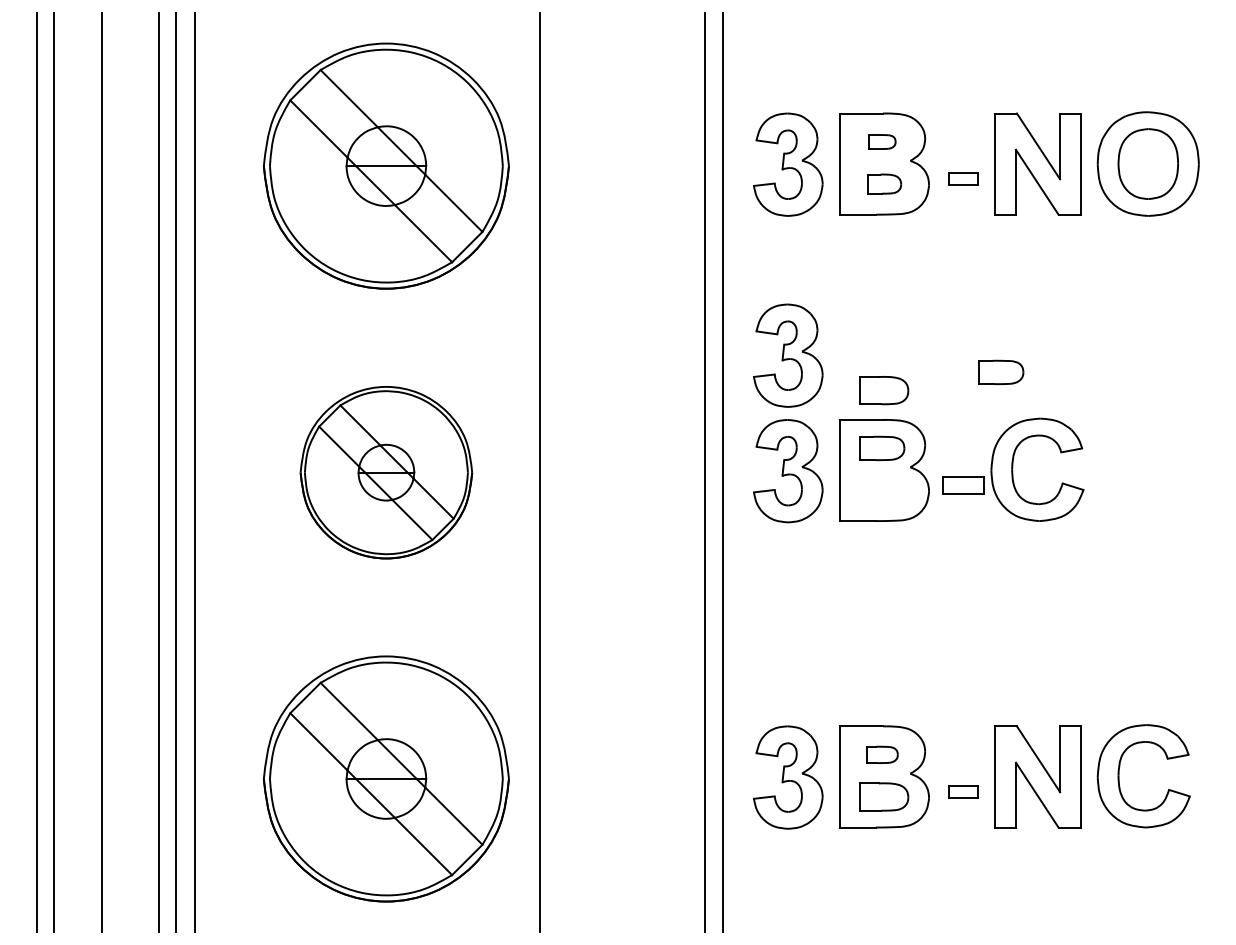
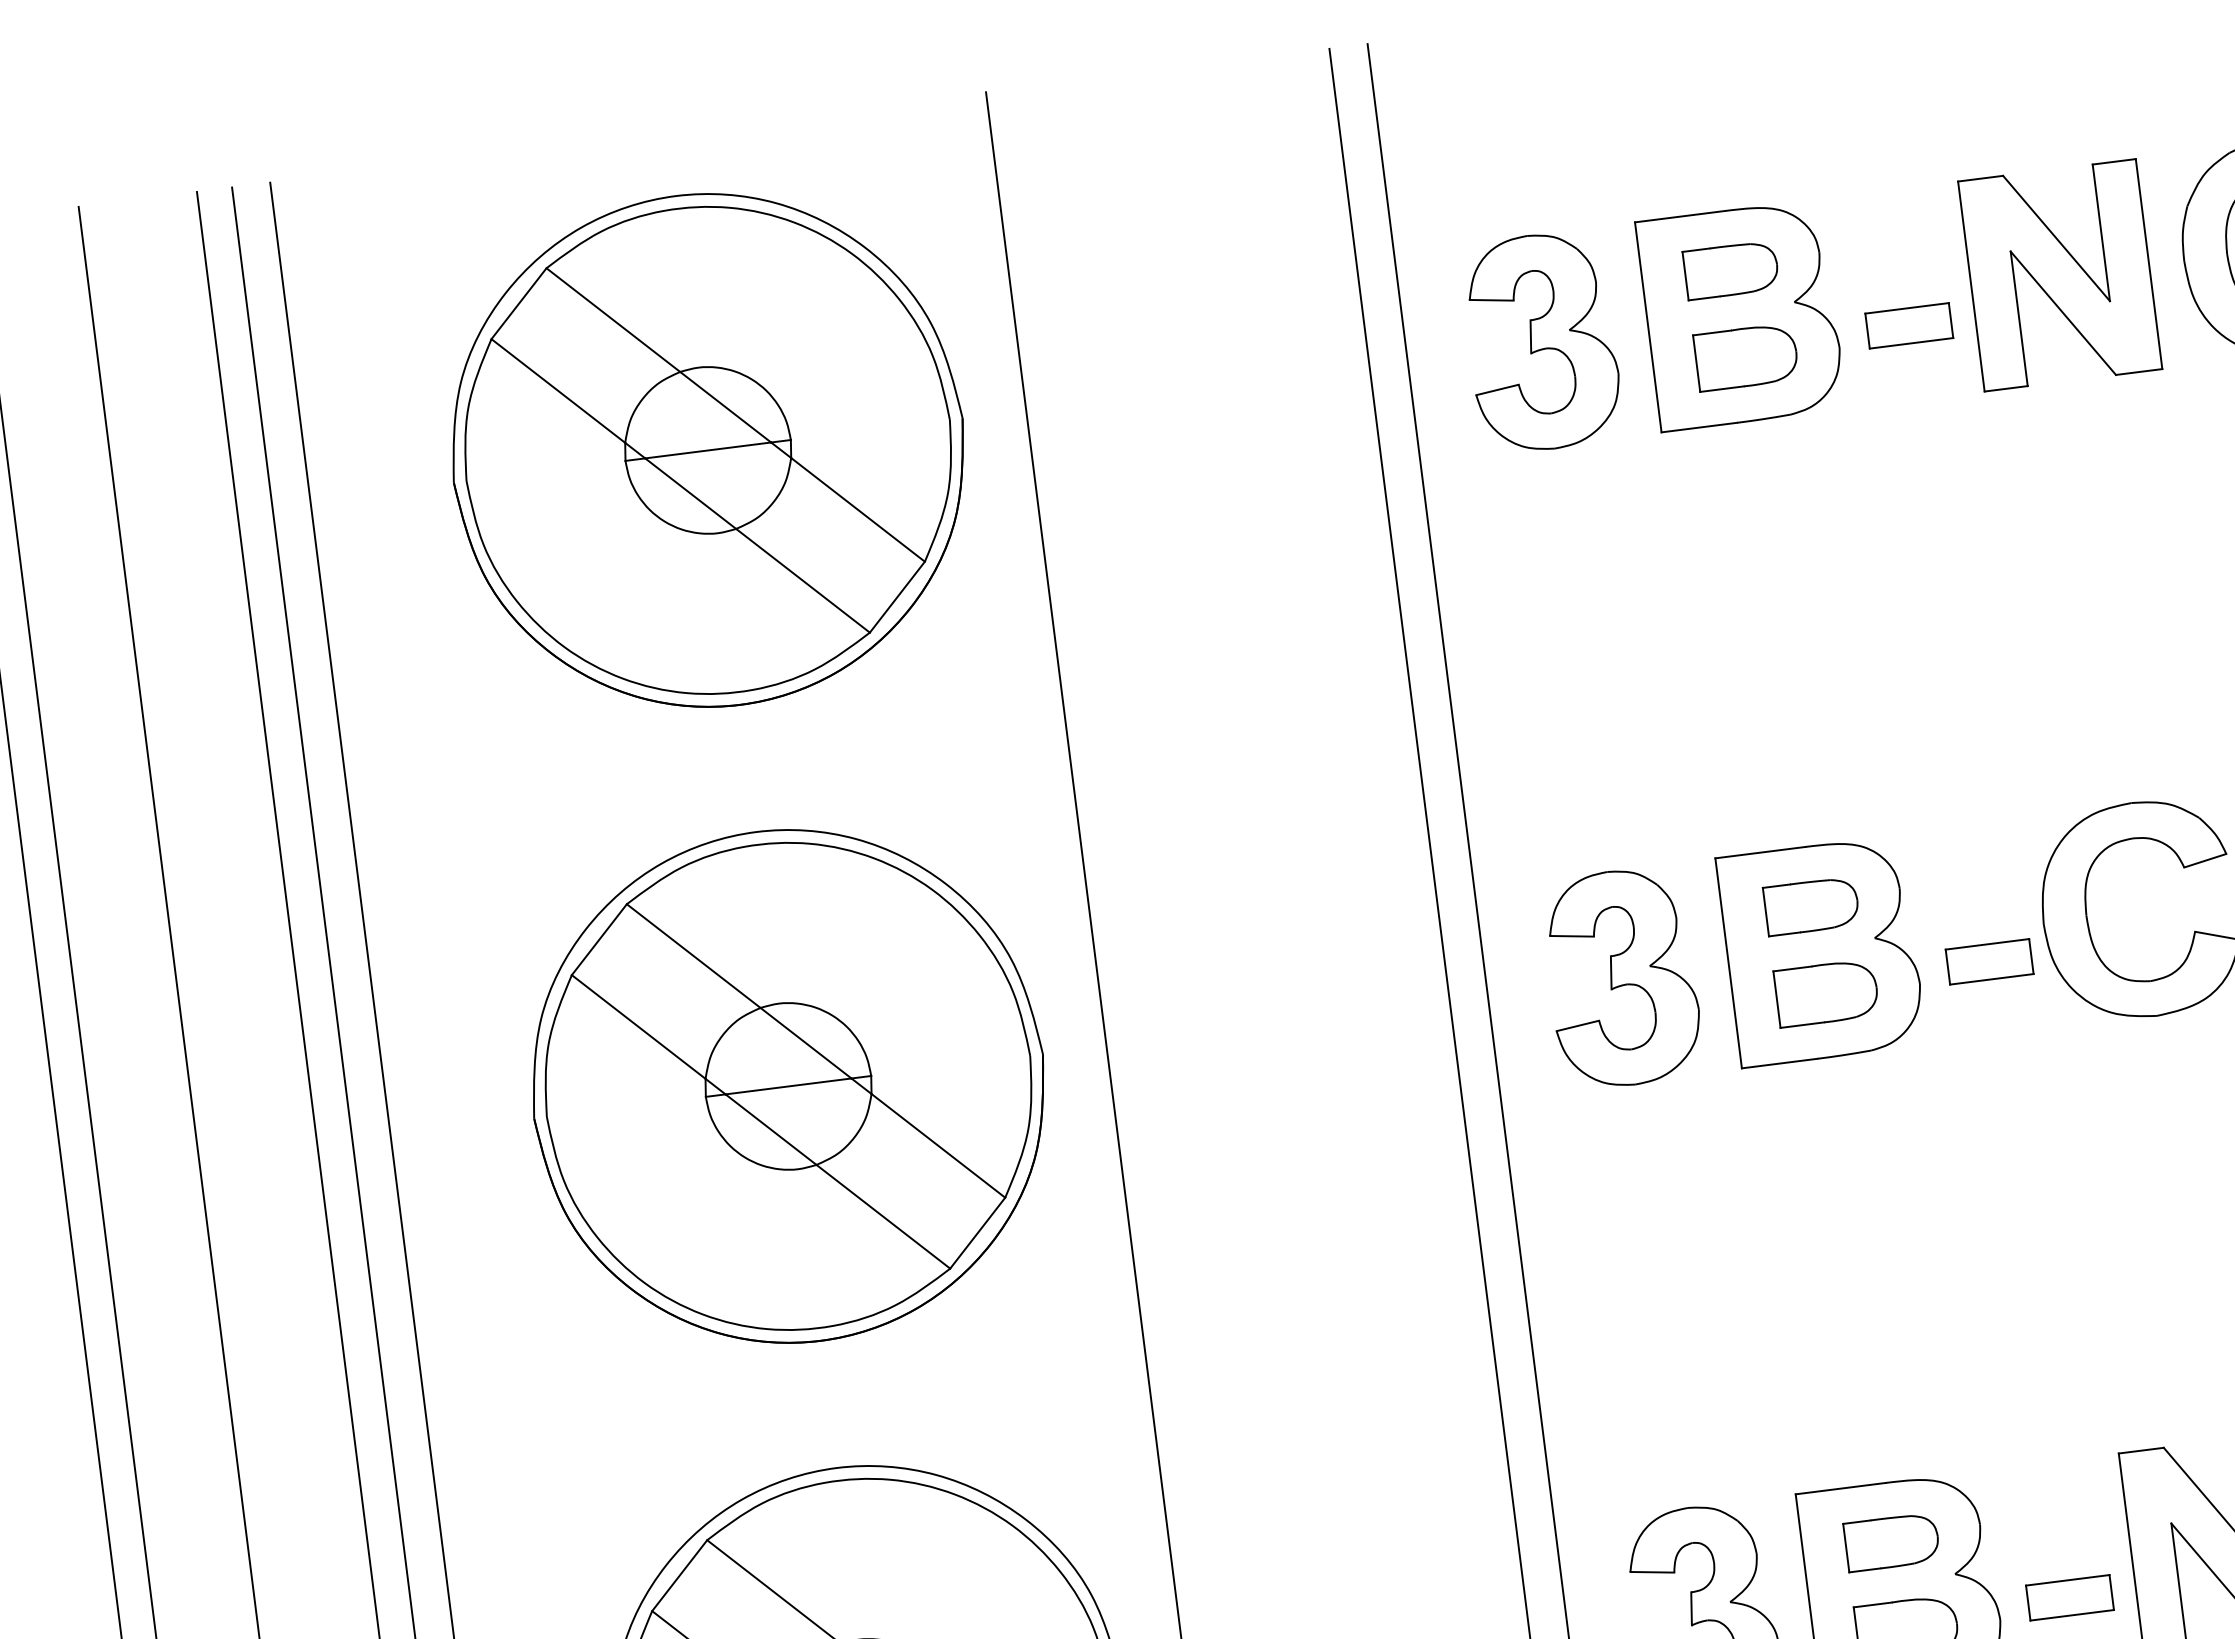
part: (882, 141) -> (1731, 269), size x1.67
part: (963, 178) -> (1909, 324), size x1.43
part: (884, 183) -> (1746, 355), size x1.43
part: (788, 355) -> (1592, 738), removed
part: (1001, 372) -> (2038, 717), removed
part: (884, 390) -> (1827, 993), moved
part: (386, 472) -> (788, 1086), size x1.43
part: (882, 754) -> (1892, 1541), size x1.43
part: (963, 791) -> (2069, 1597), size x1.43

